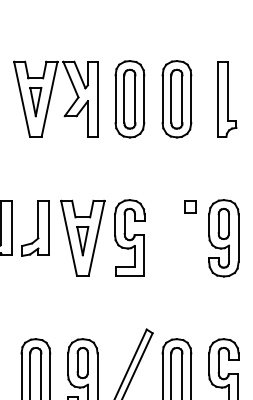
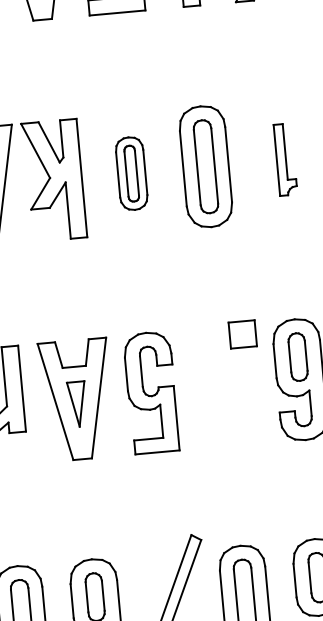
part: (129, 99) -> (131, 173), size x0.6
part: (227, 99) -> (285, 159), size x0.6
part: (190, 206) -> (242, 334), size x1.4

